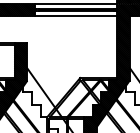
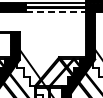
line: (76, 16) -> (56, 12), solid -> dashed

